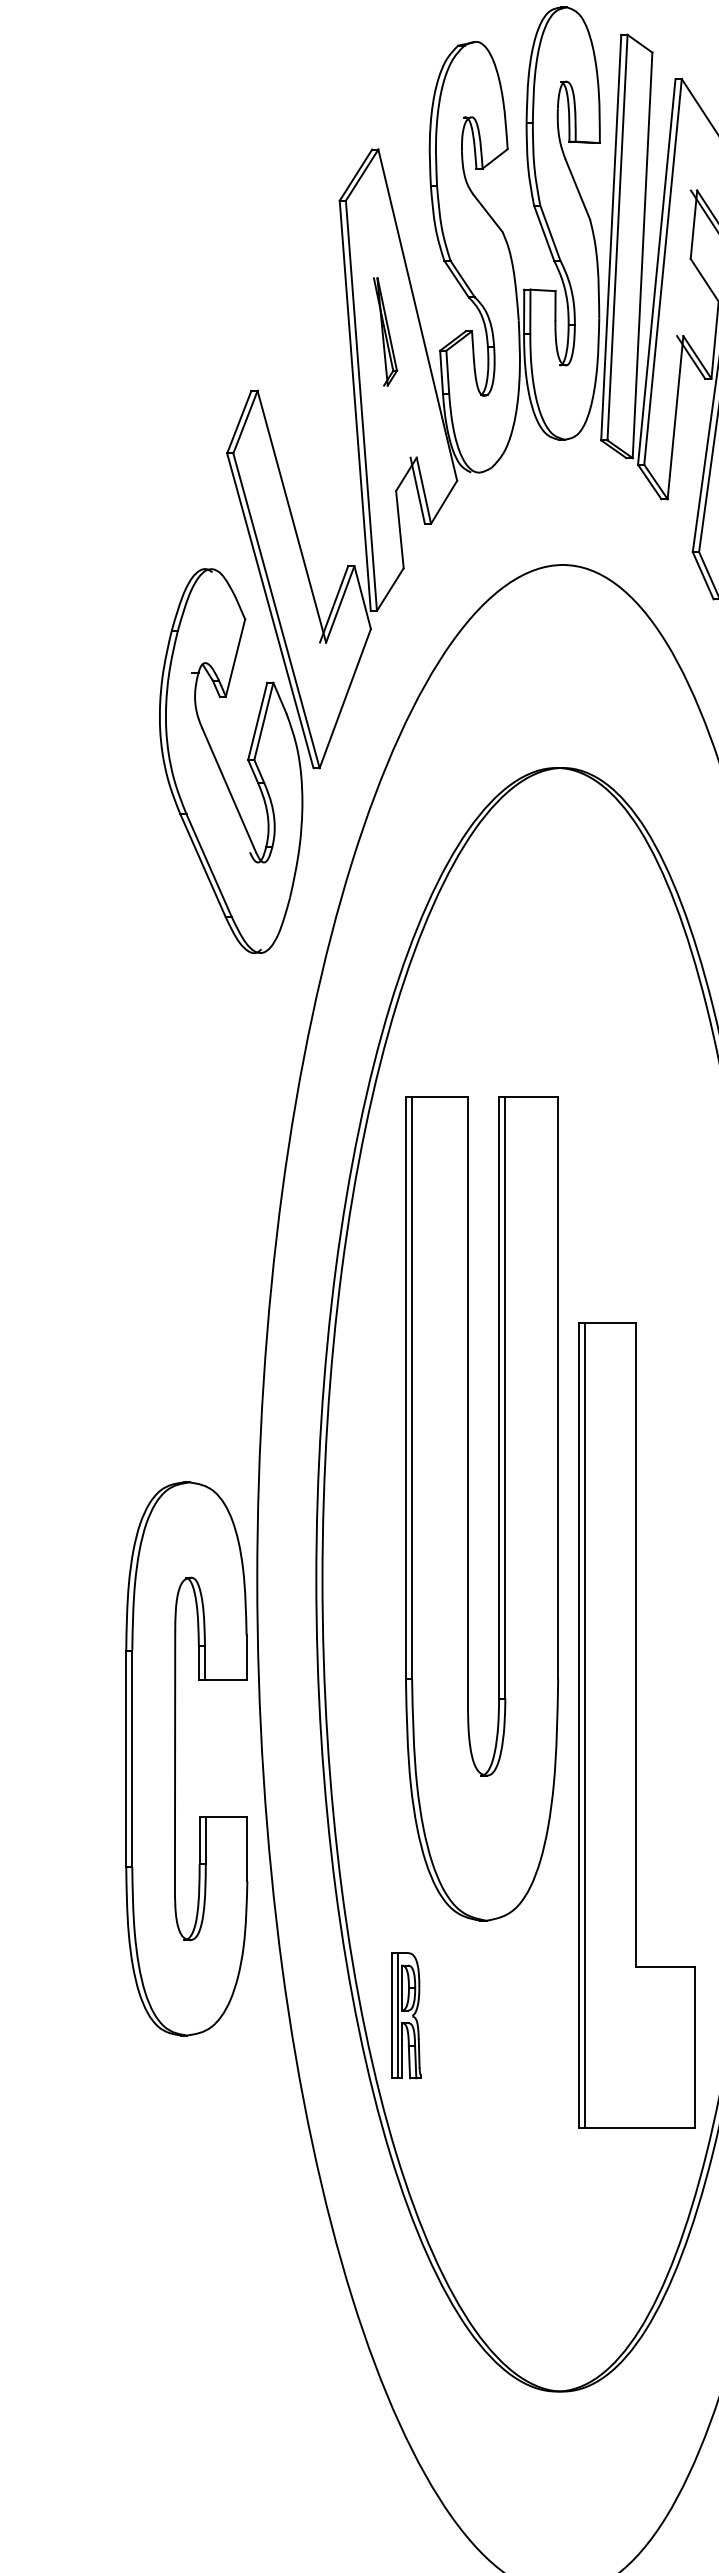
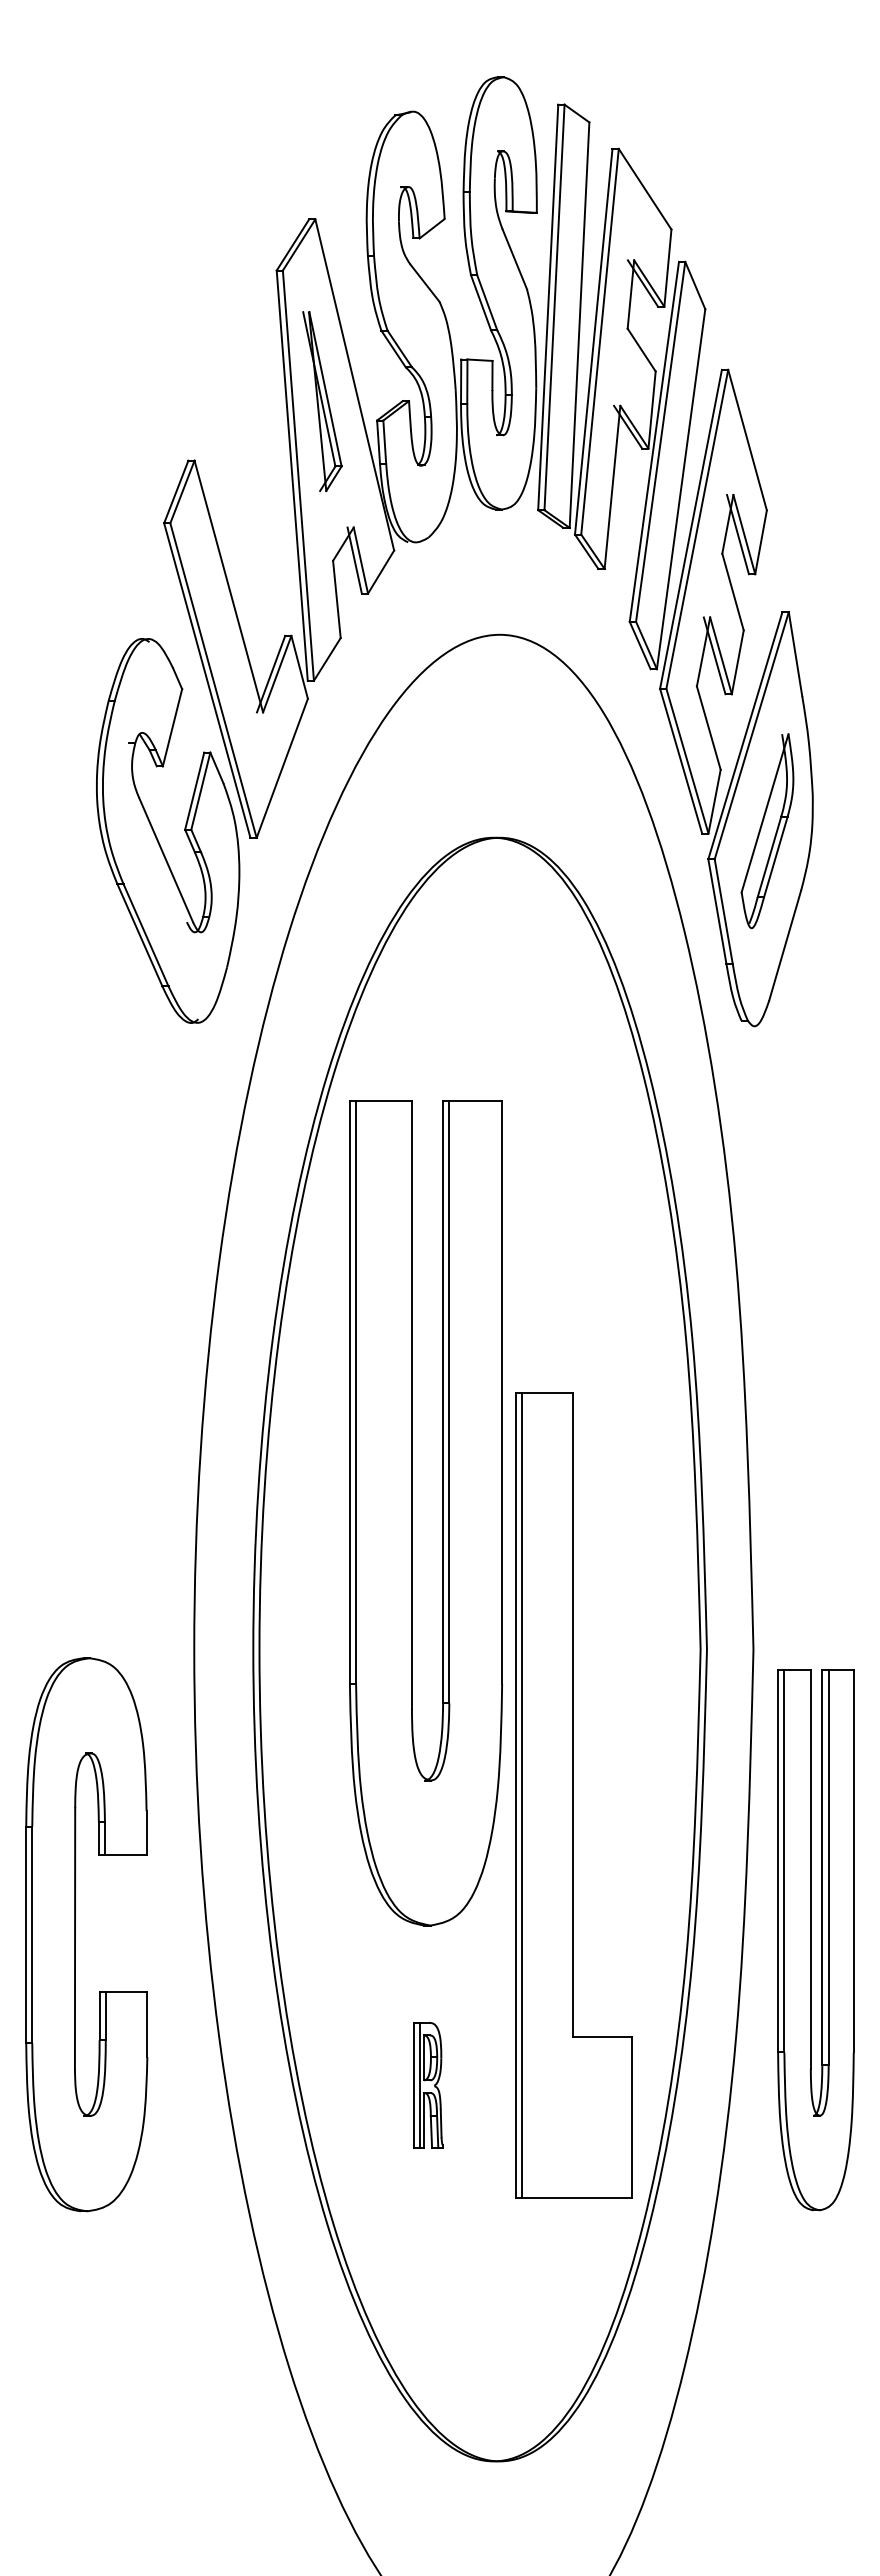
part: (385, 331) -> (322, 401), size x1.67
part: (468, 1508) -> (412, 1513), moved
part: (175, 1758) -> (75, 1934), moved
part: (406, 2015) -> (428, 2085), moved

